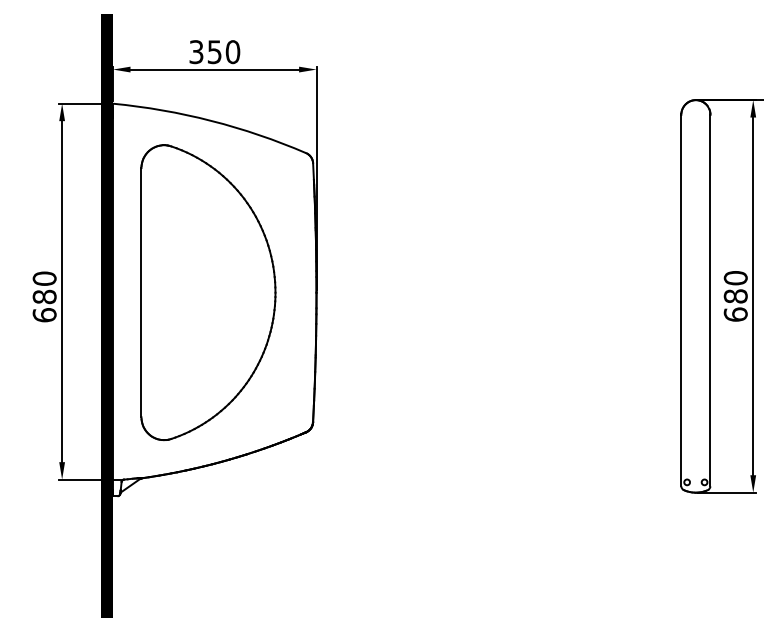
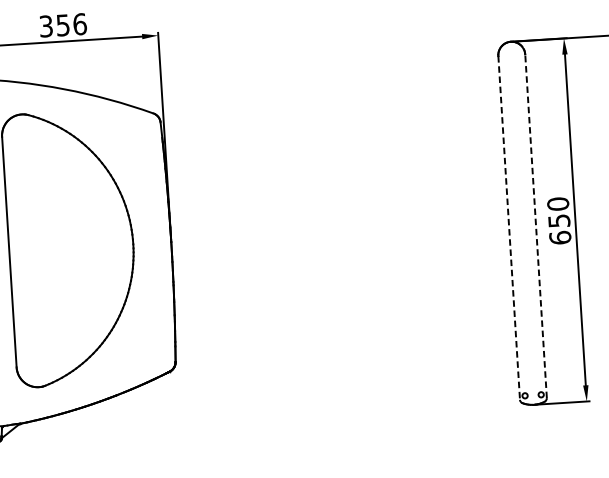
text: (232, 51) -> (79, 23), 350 -> 356
text: (735, 296) -> (558, 221), 680 -> 650
line: (681, 300) -> (509, 227), solid -> dashed
line: (710, 300) -> (536, 226), solid -> dashed

